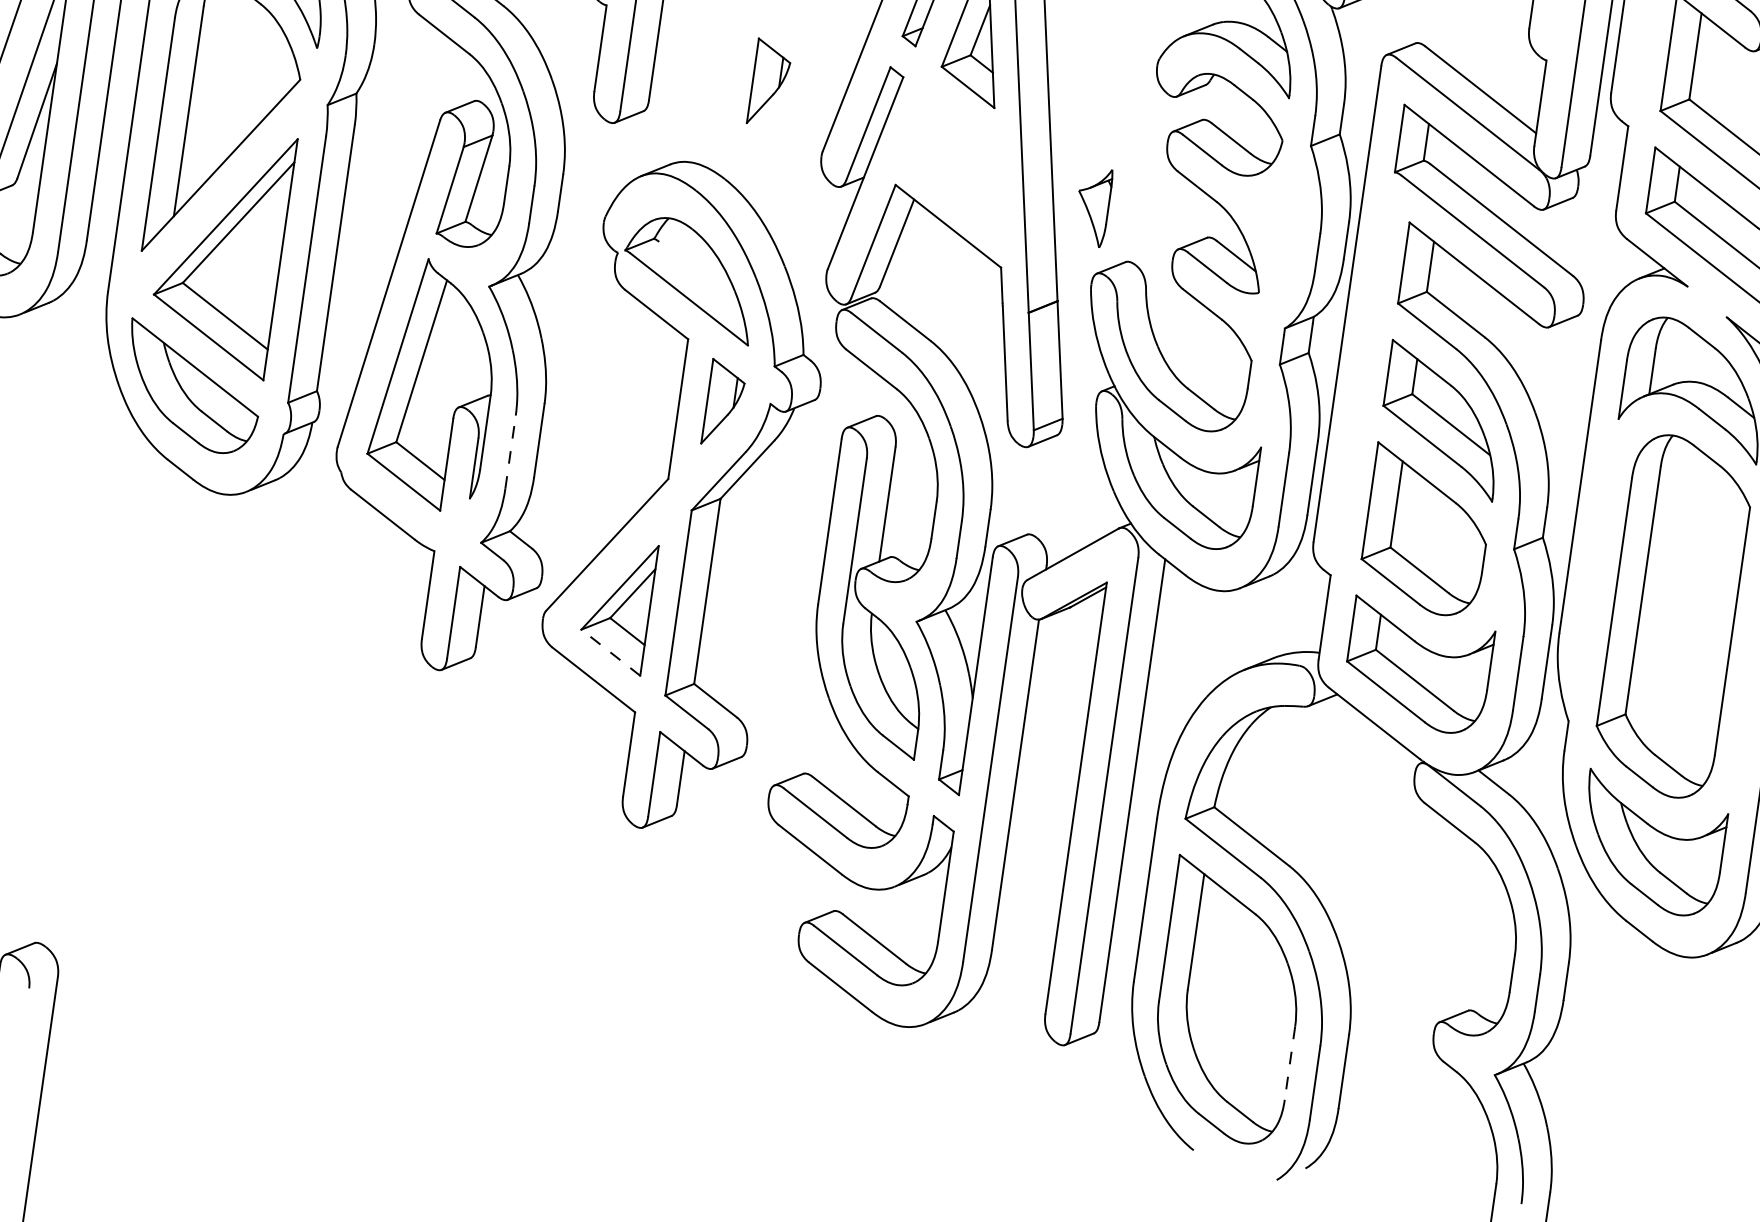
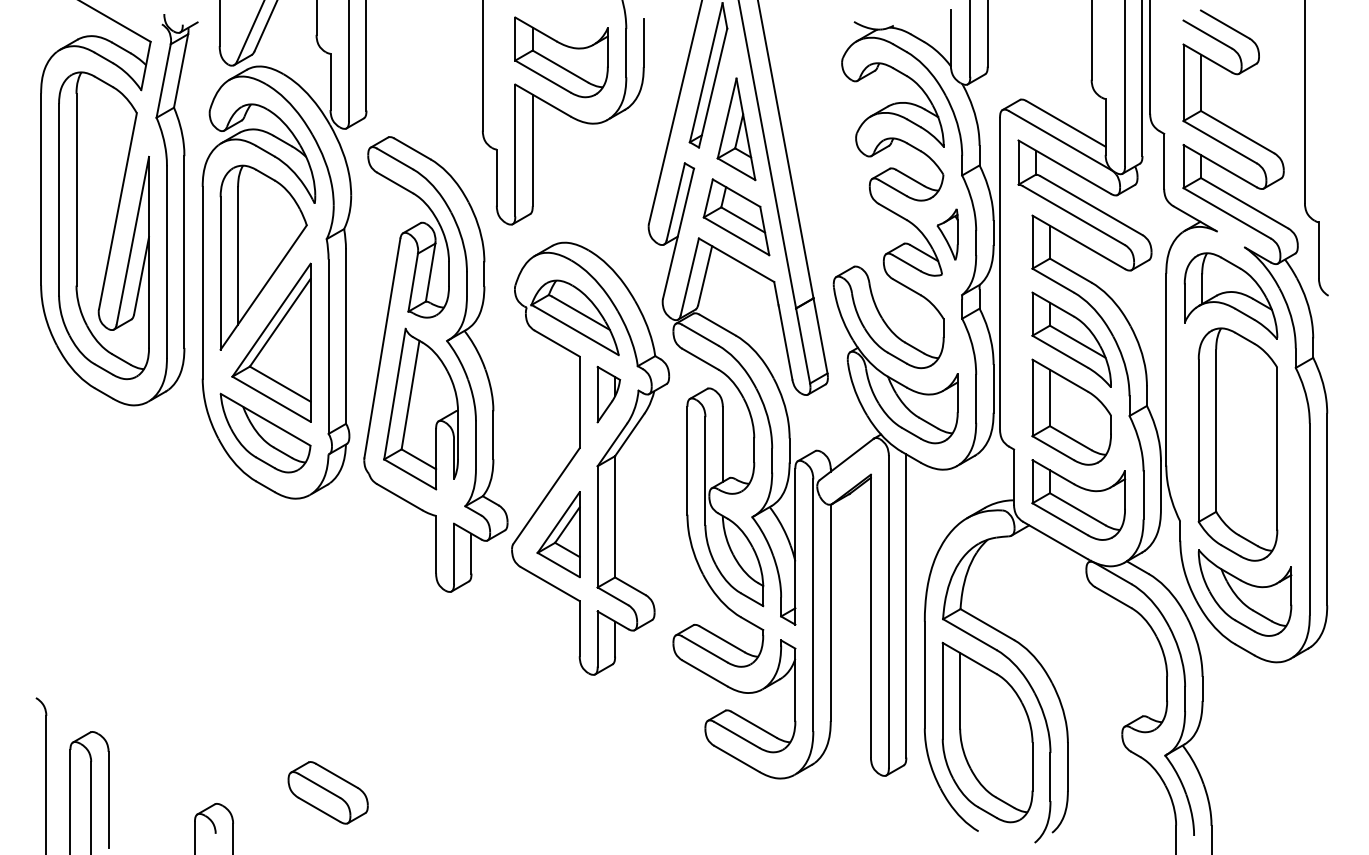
part: (769, 82) -> (608, 184), removed
part: (957, 161) -> (736, 217), added
part: (1092, 206) -> (947, 234), moved
line: (698, 272) -> (580, 312), added
line: (509, 452) -> (475, 445), dashed -> solid
line: (610, 651) -> (558, 564), dashed -> solid
part: (208, 949) -> (327, 792), added
line: (1289, 1062) -> (1032, 766), dashed -> solid

